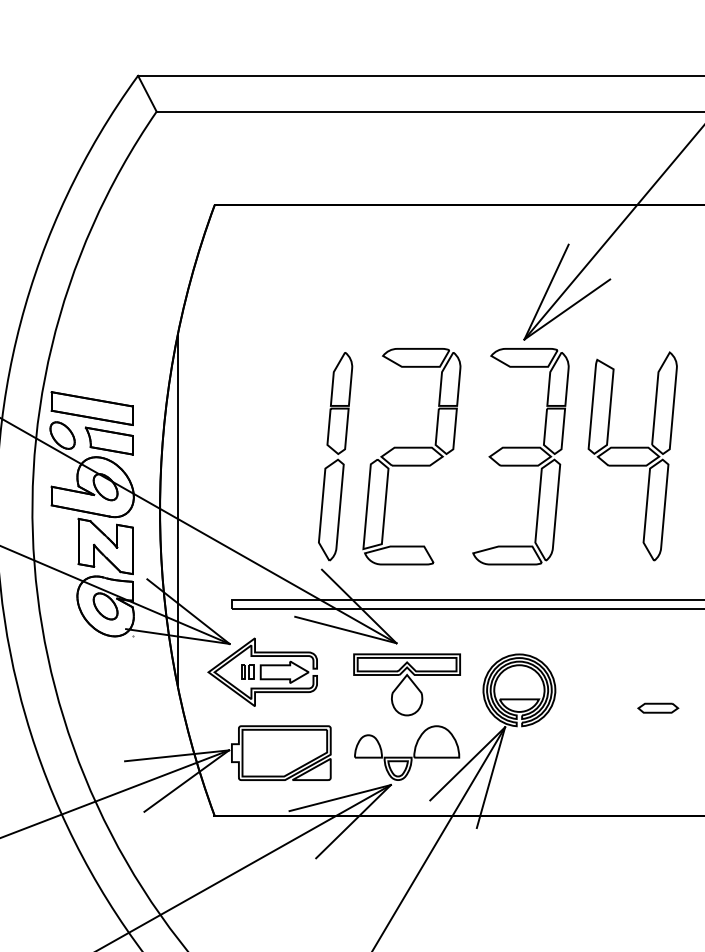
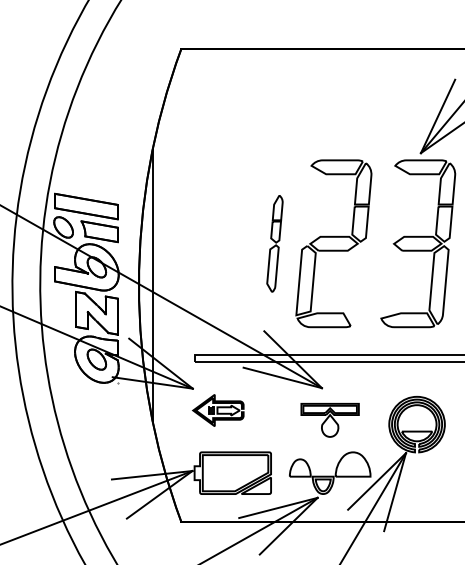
part: (335, 456) -> (274, 243), size x0.6
part: (262, 671) -> (218, 410), size x0.6
part: (406, 684) -> (329, 420), size x0.7

